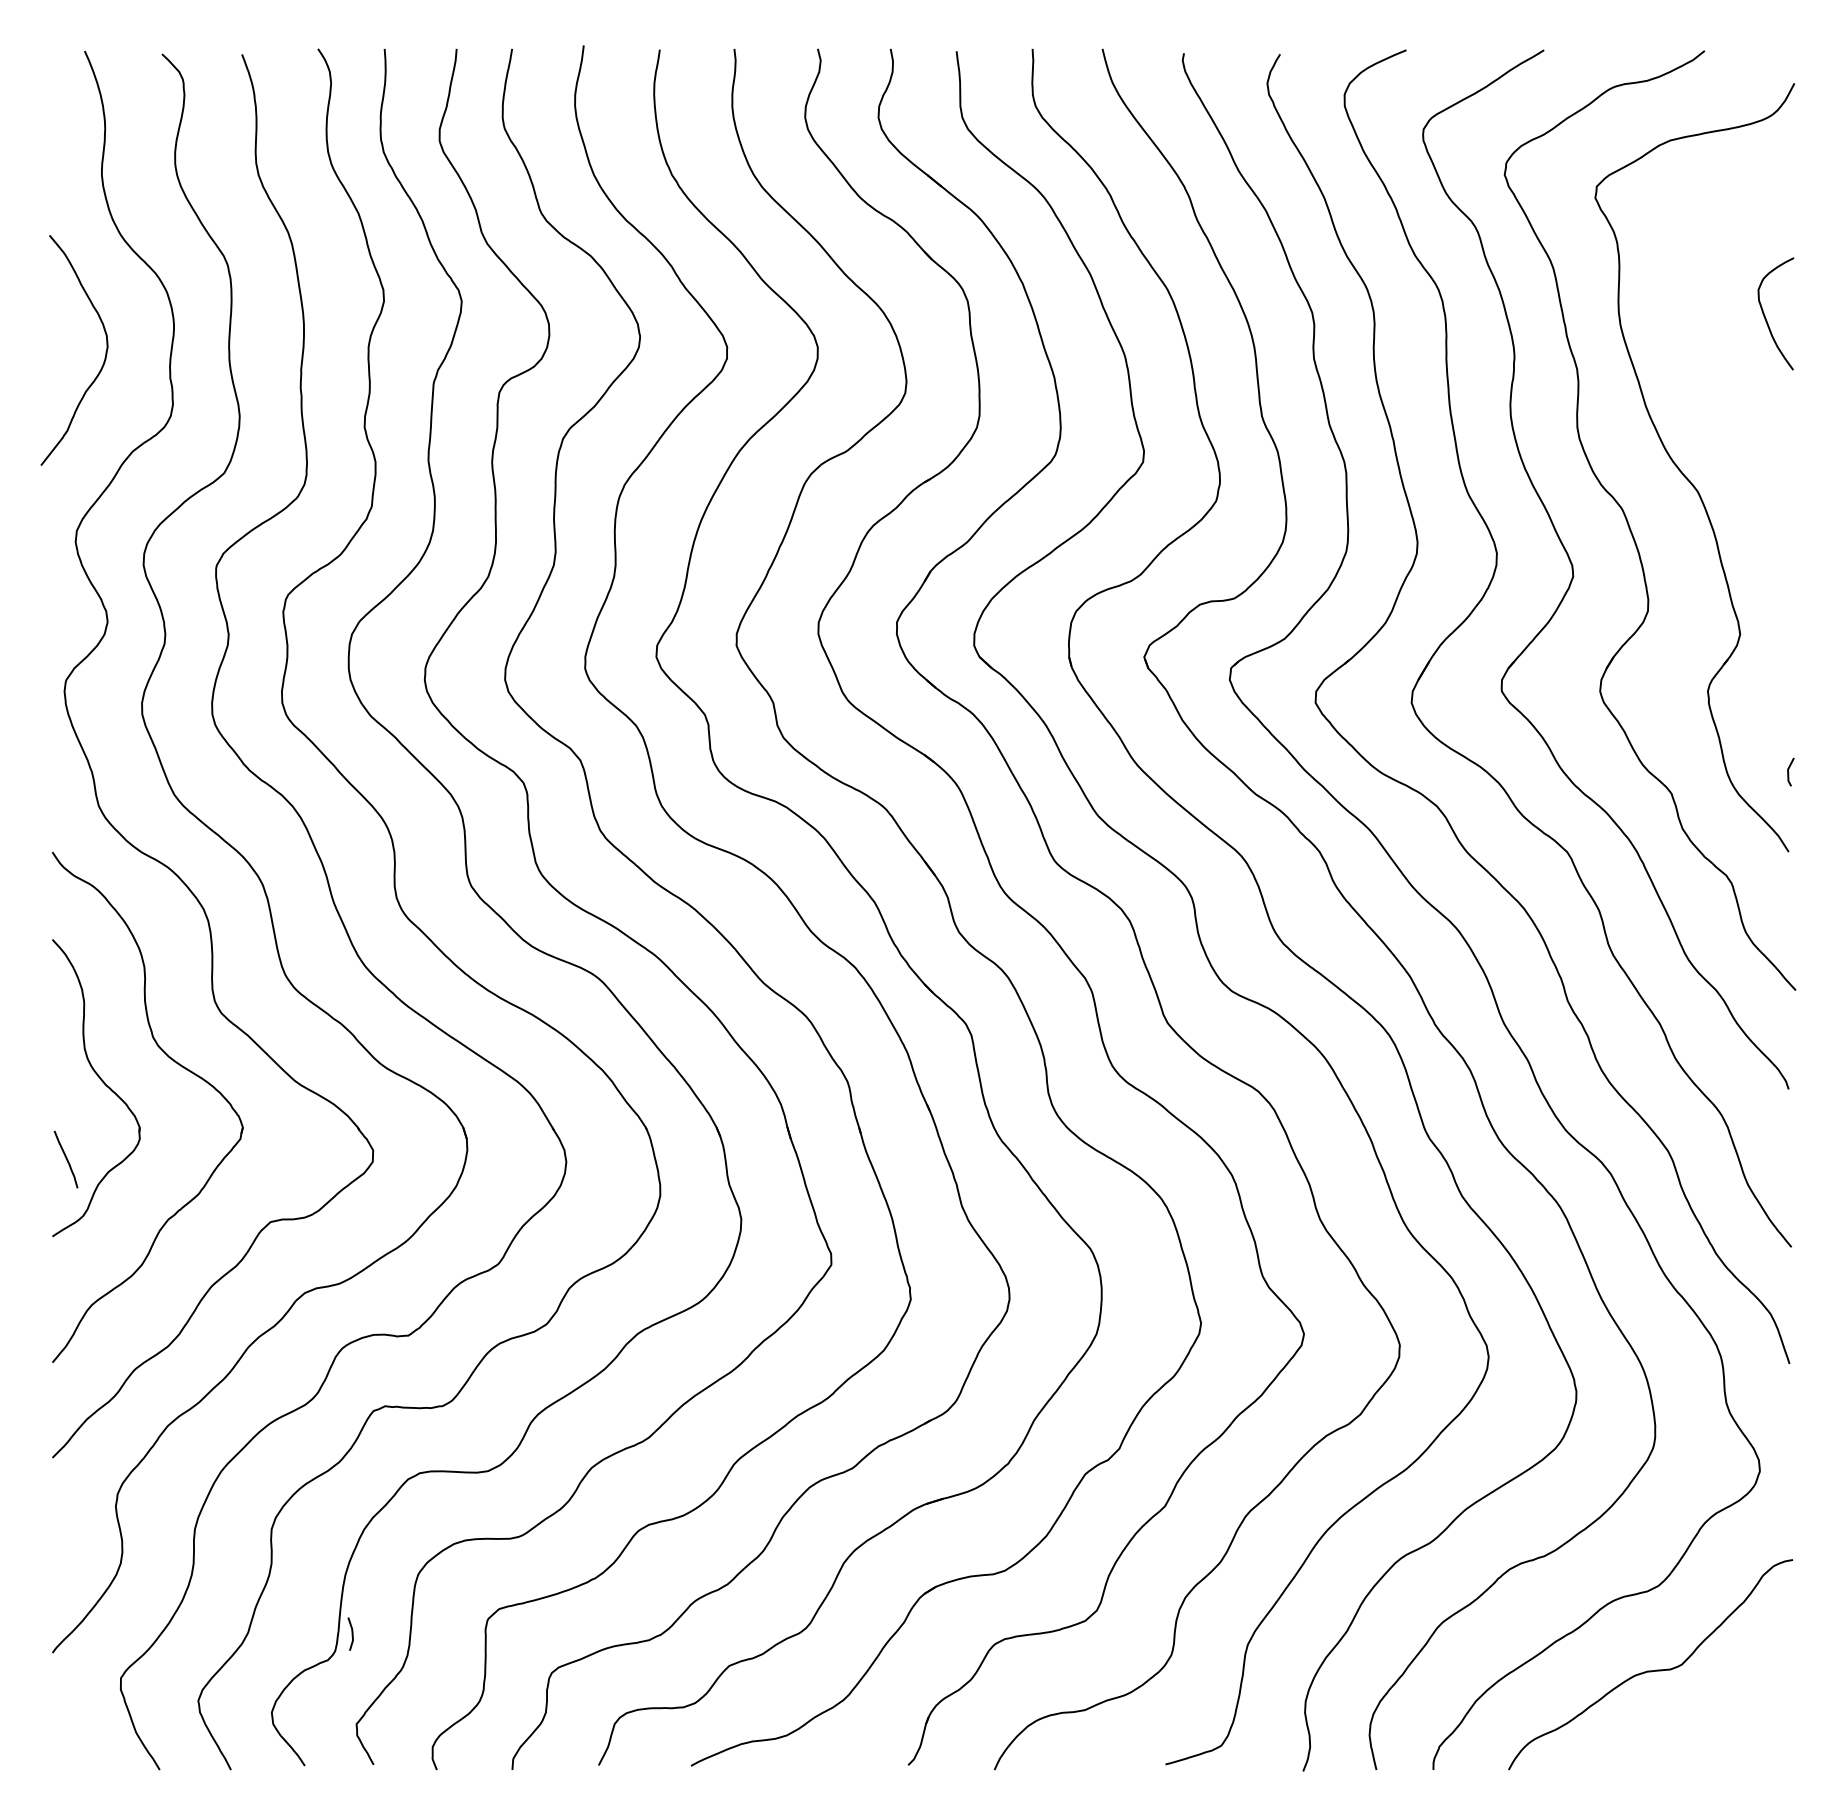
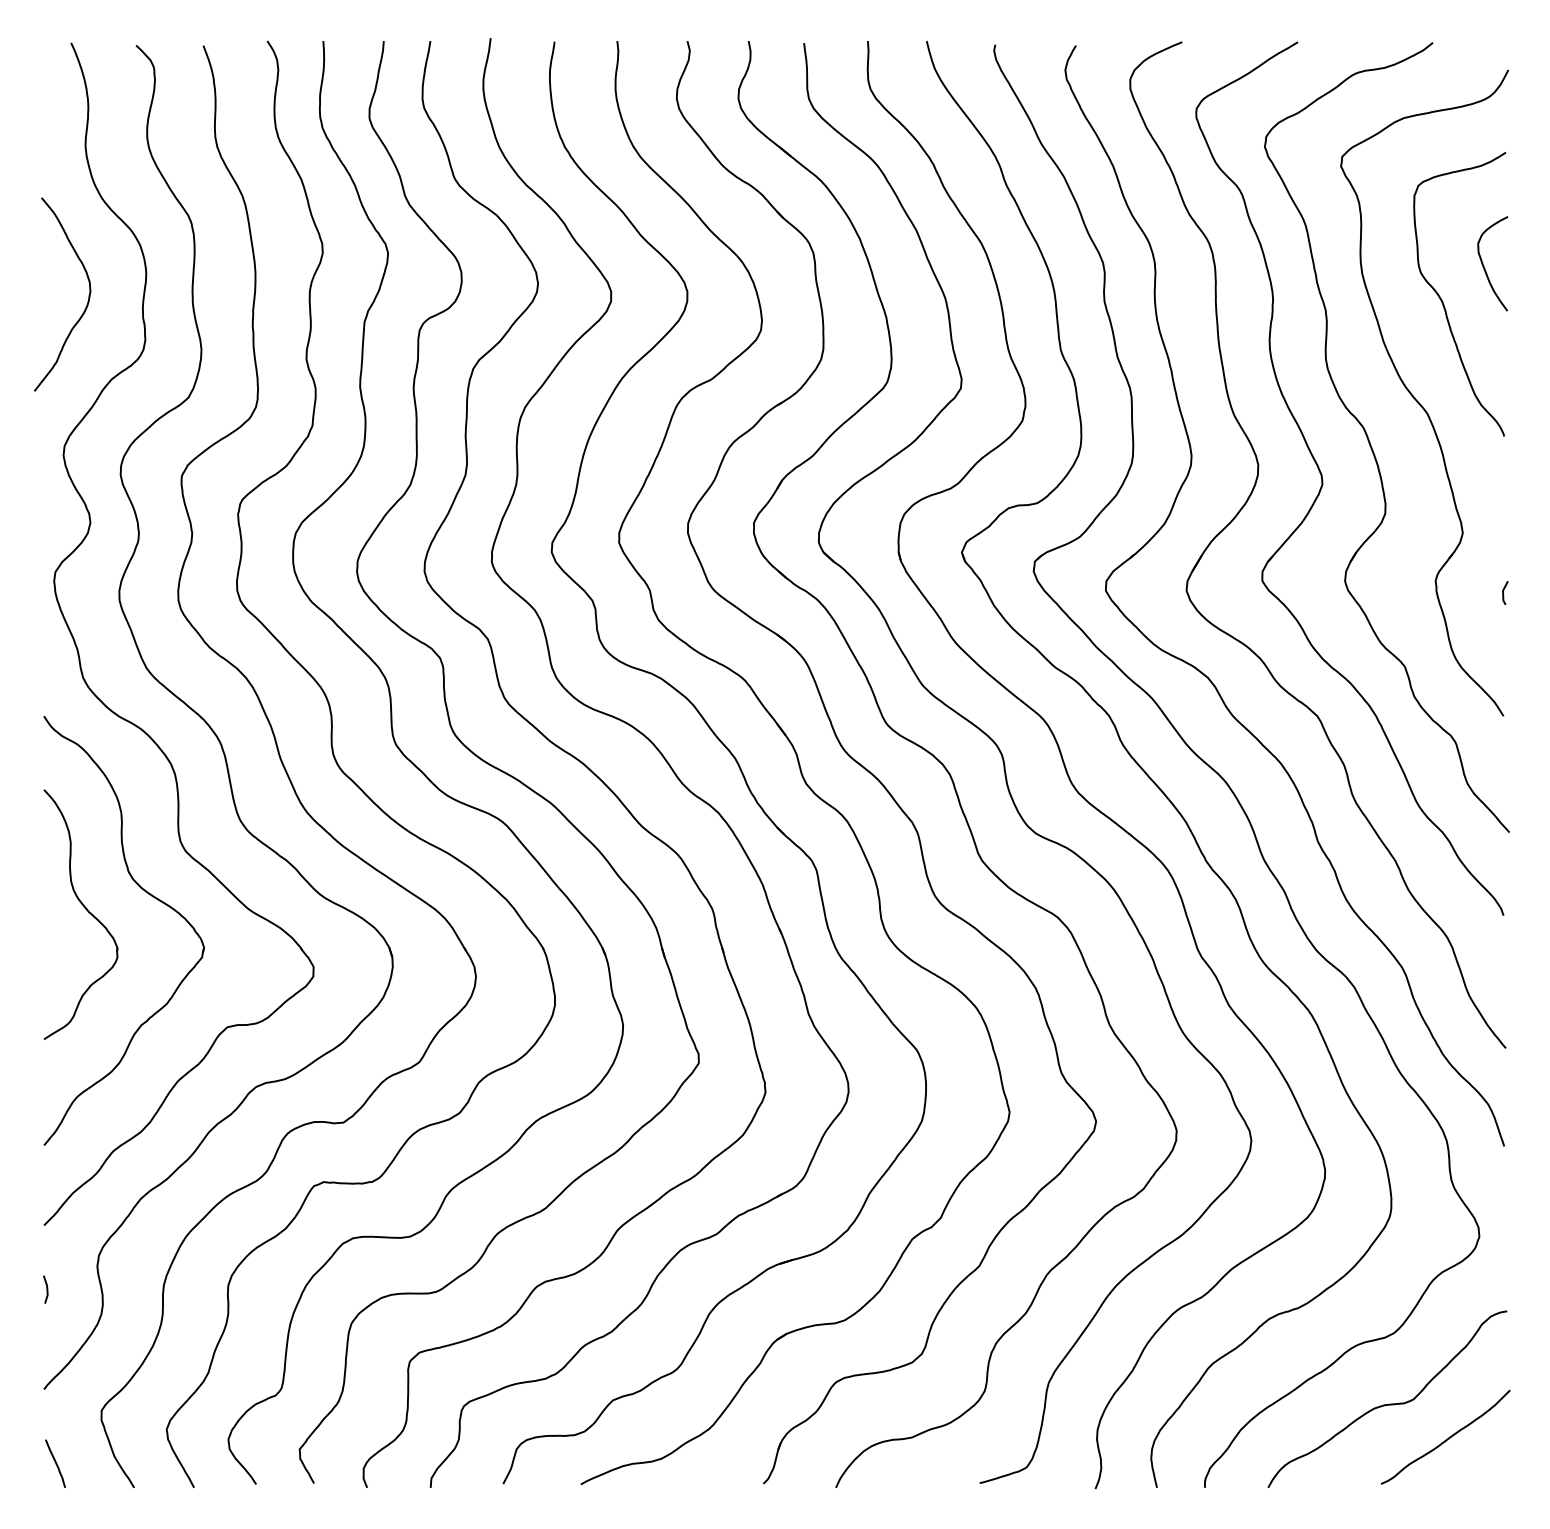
curve: (1717, 358) -> (1443, 301), added
line: (1788, 771) -> (1503, 592), moved
curve: (66, 1159) -> (55, 1463), moved
line: (351, 1633) -> (46, 1289), moved
curve: (1722, 1711) -> (1447, 1438), added

